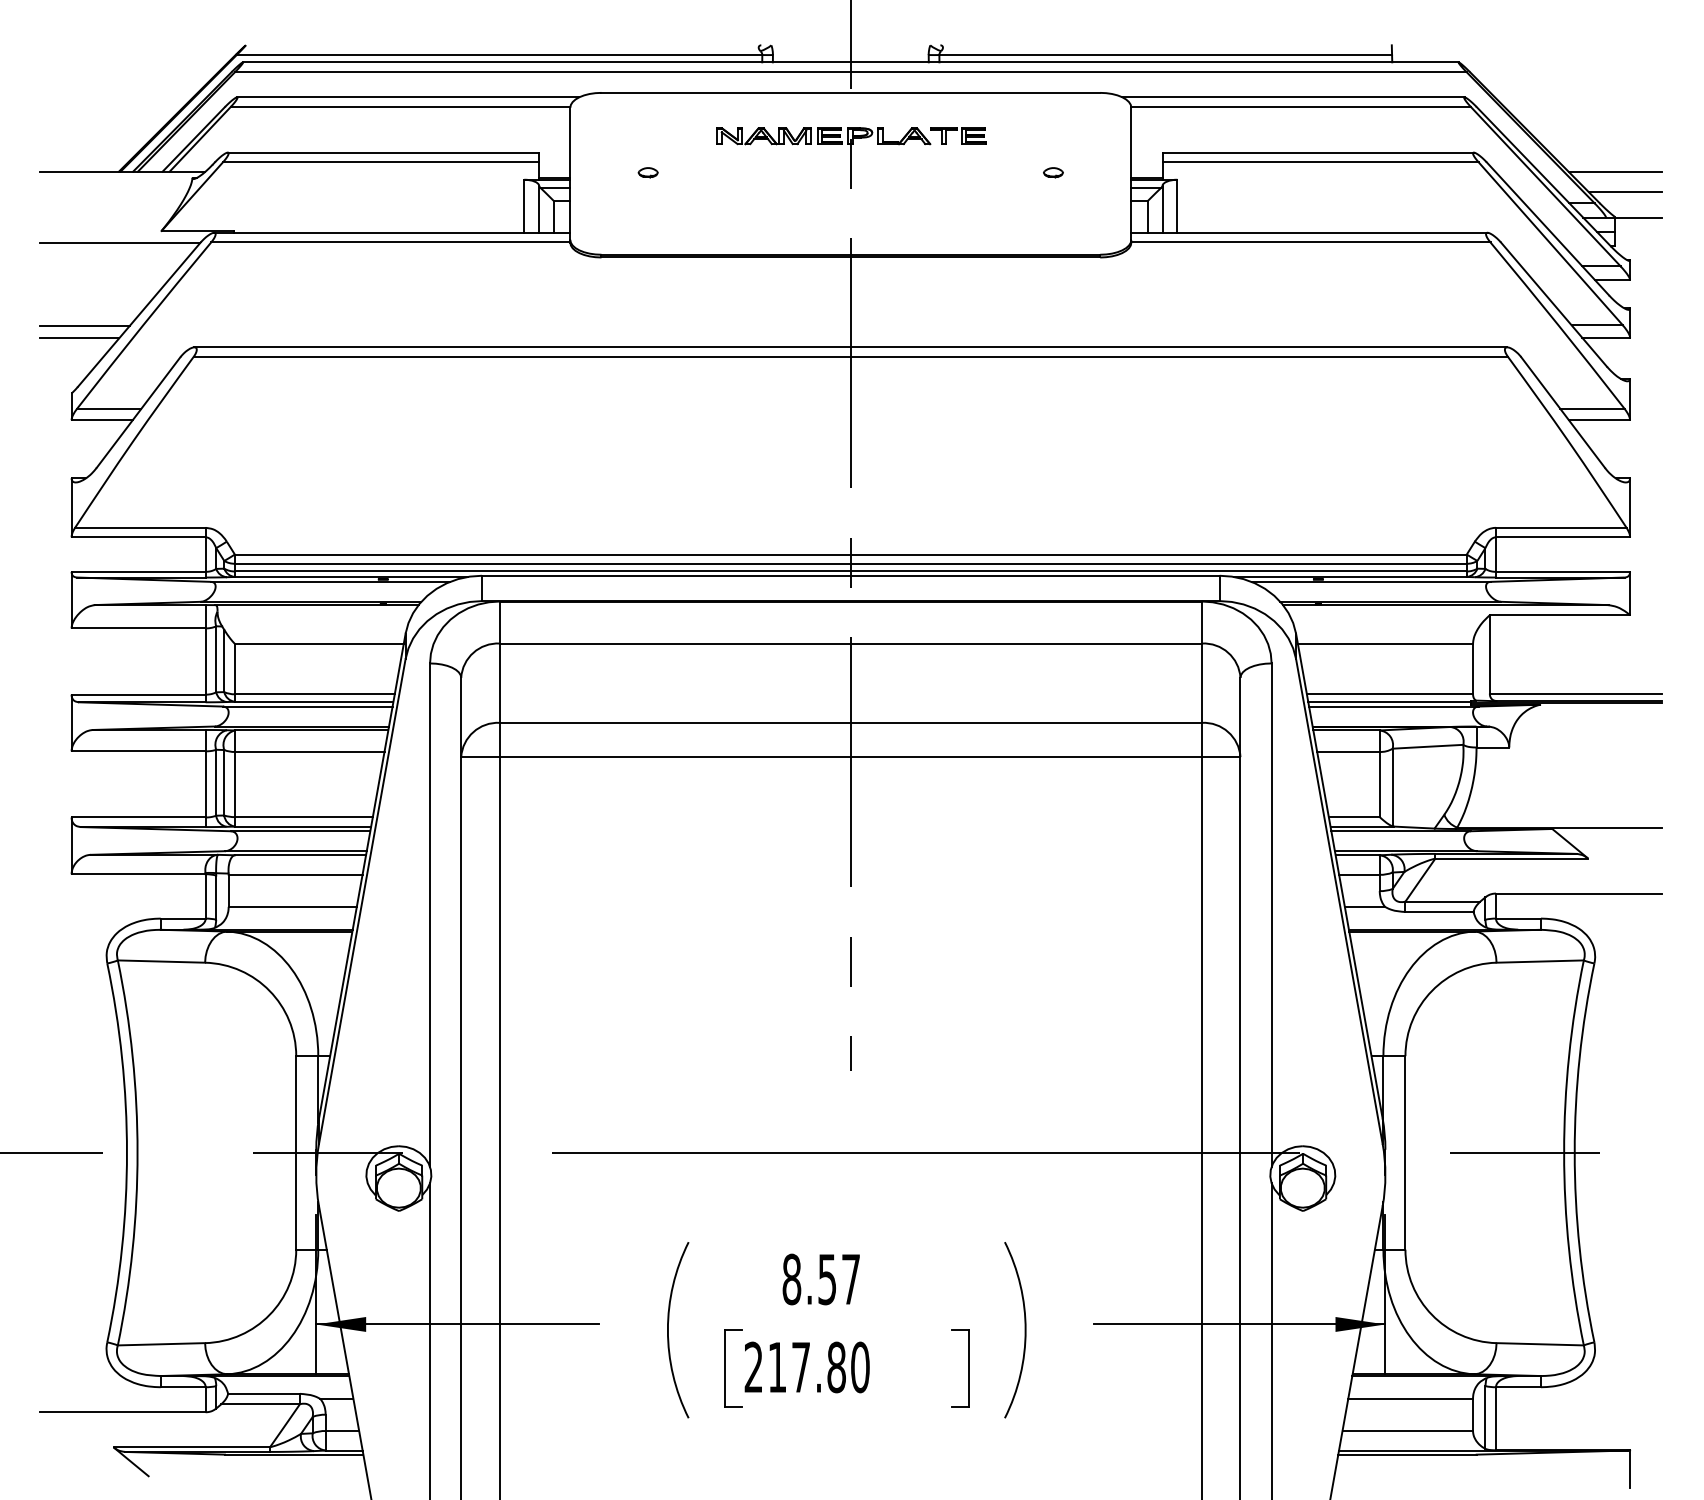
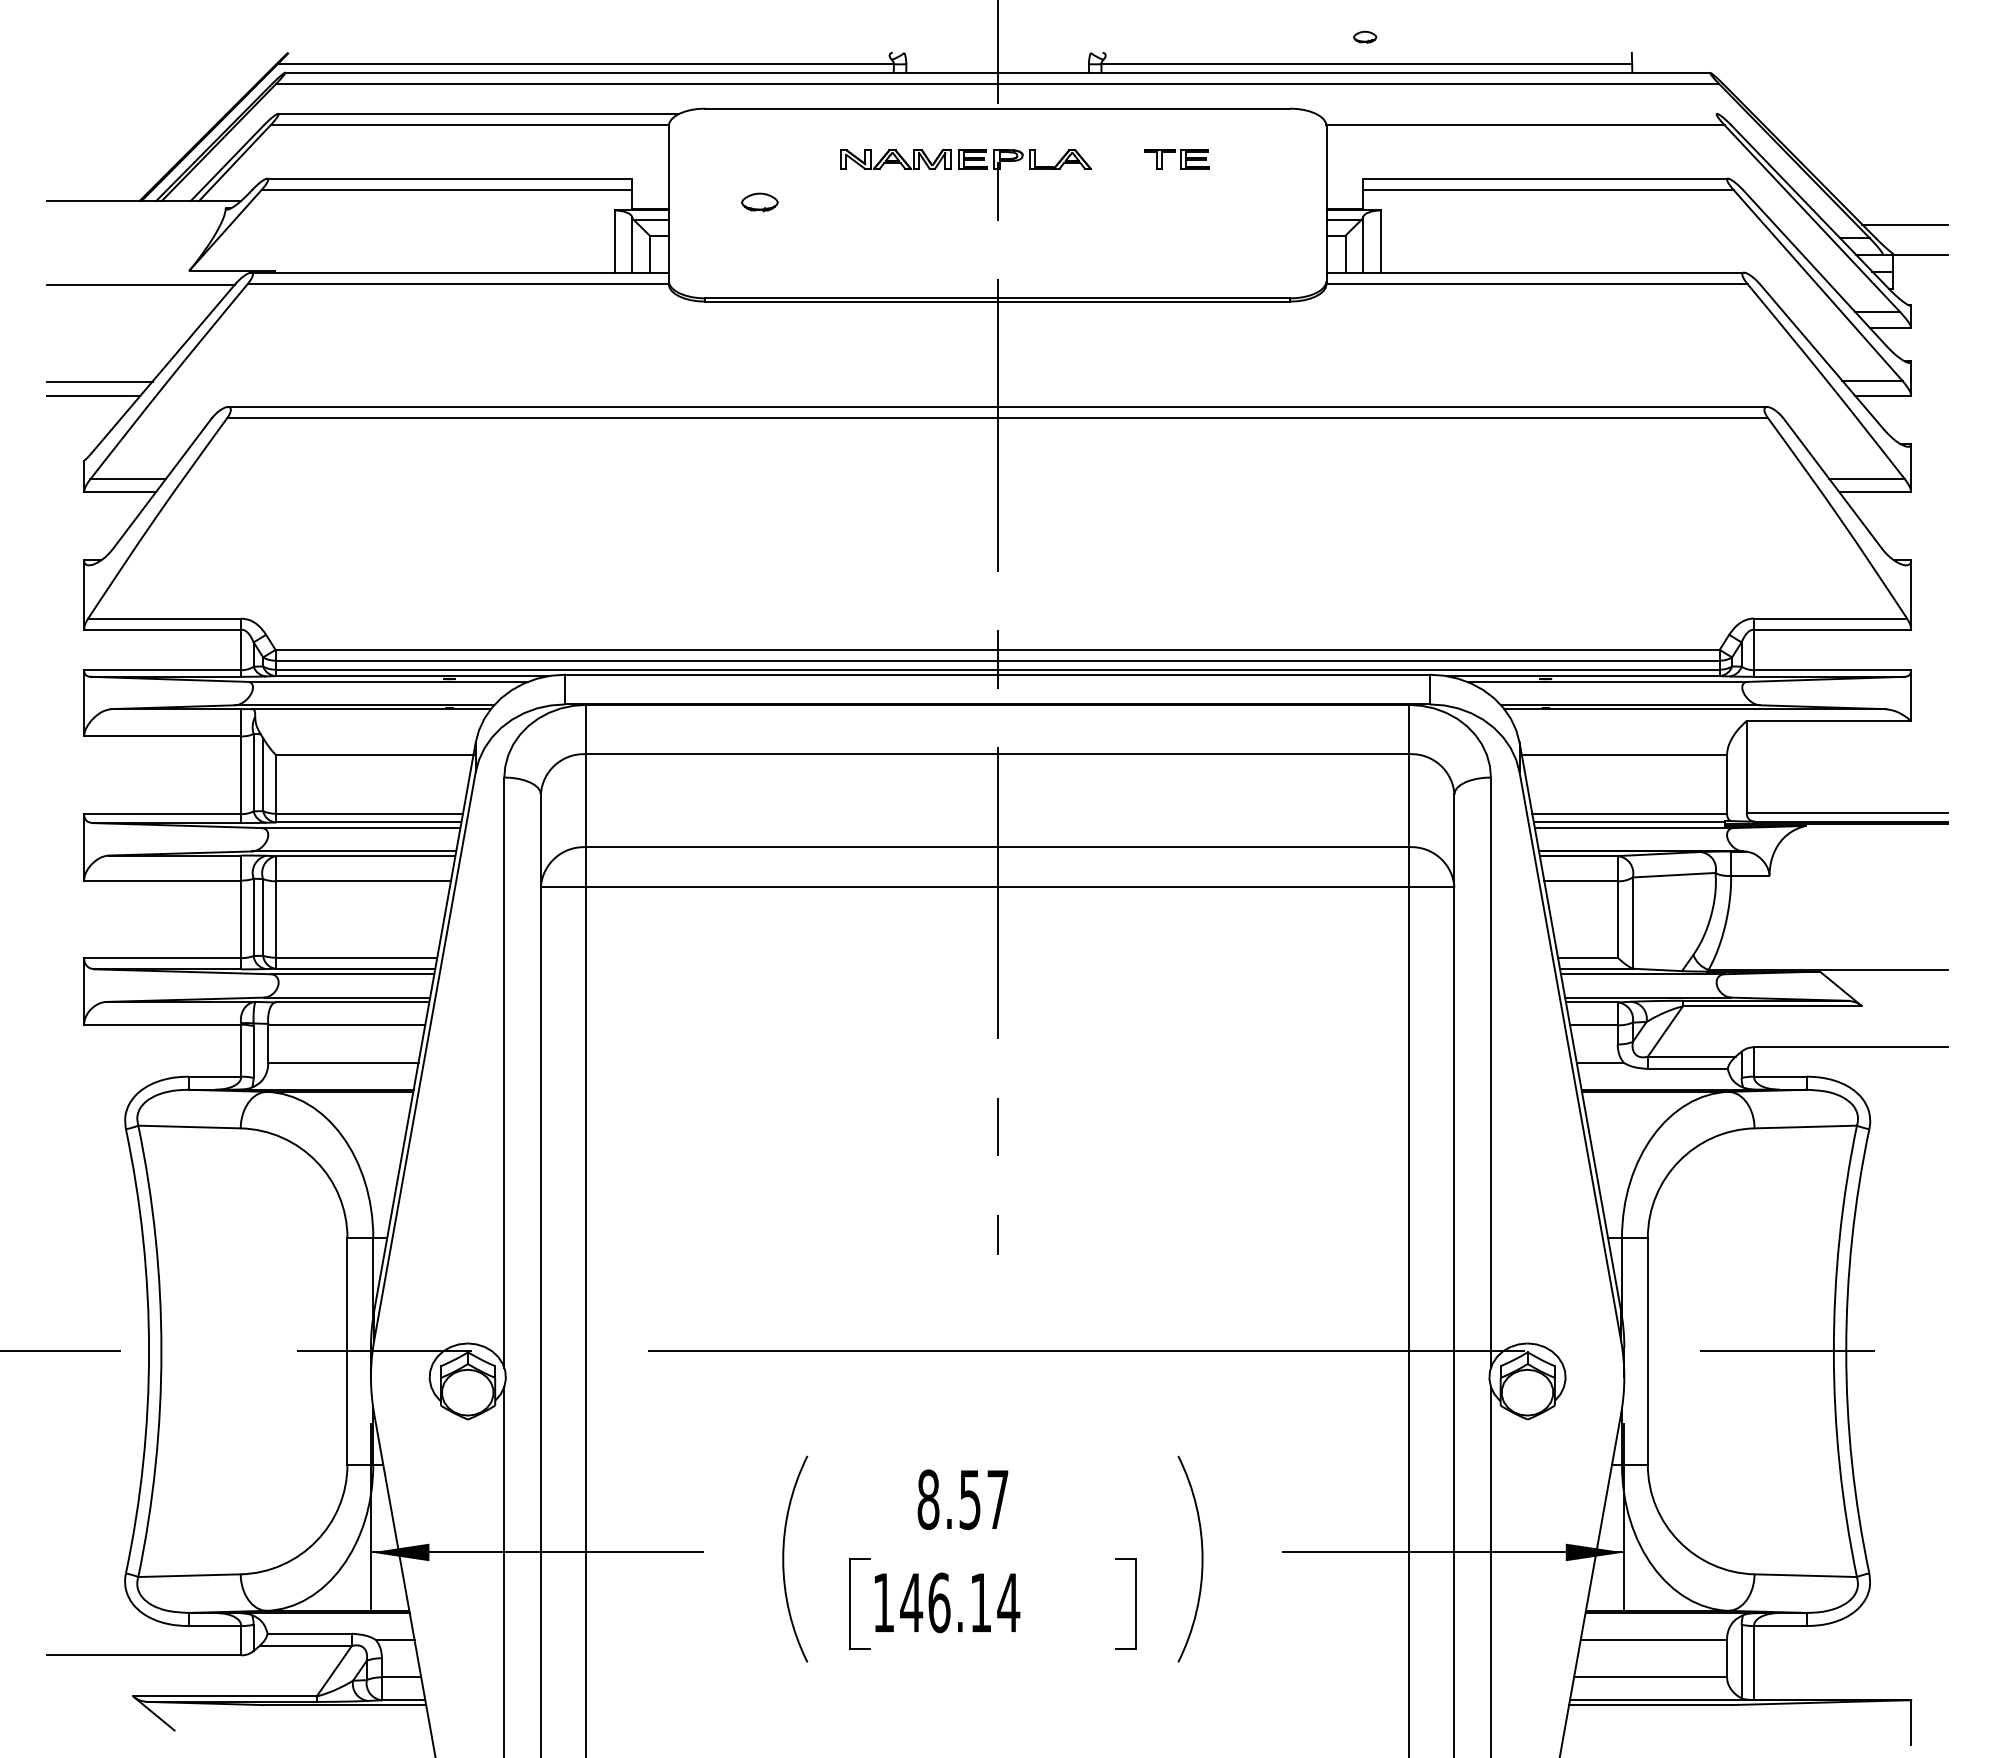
line: (1293, 97) -> (1516, 113), removed
part: (958, 136) -> (1176, 159), moved
line: (1615, 171) -> (1893, 200), removed
part: (648, 172) -> (760, 201), size x1.6
part: (1053, 172) -> (1365, 36), moved
text: (807, 1367) -> (946, 1602), 217.80 -> 146.14

